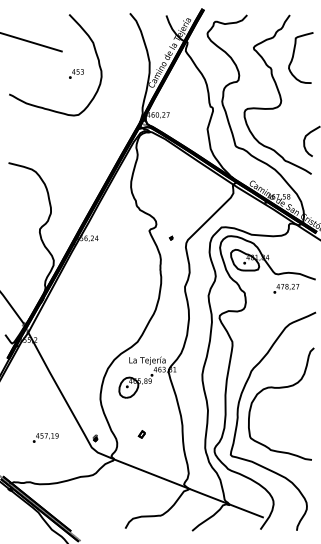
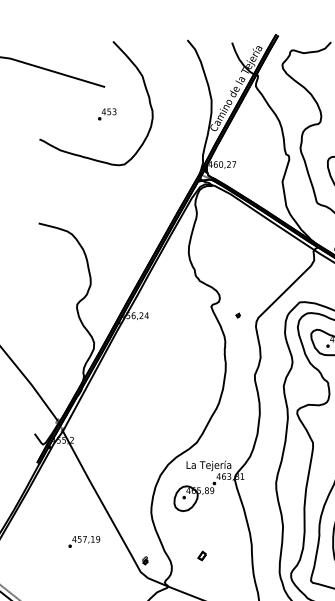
text: (76, 73) -> (107, 113), moved
text: (45, 437) -> (83, 541), moved

